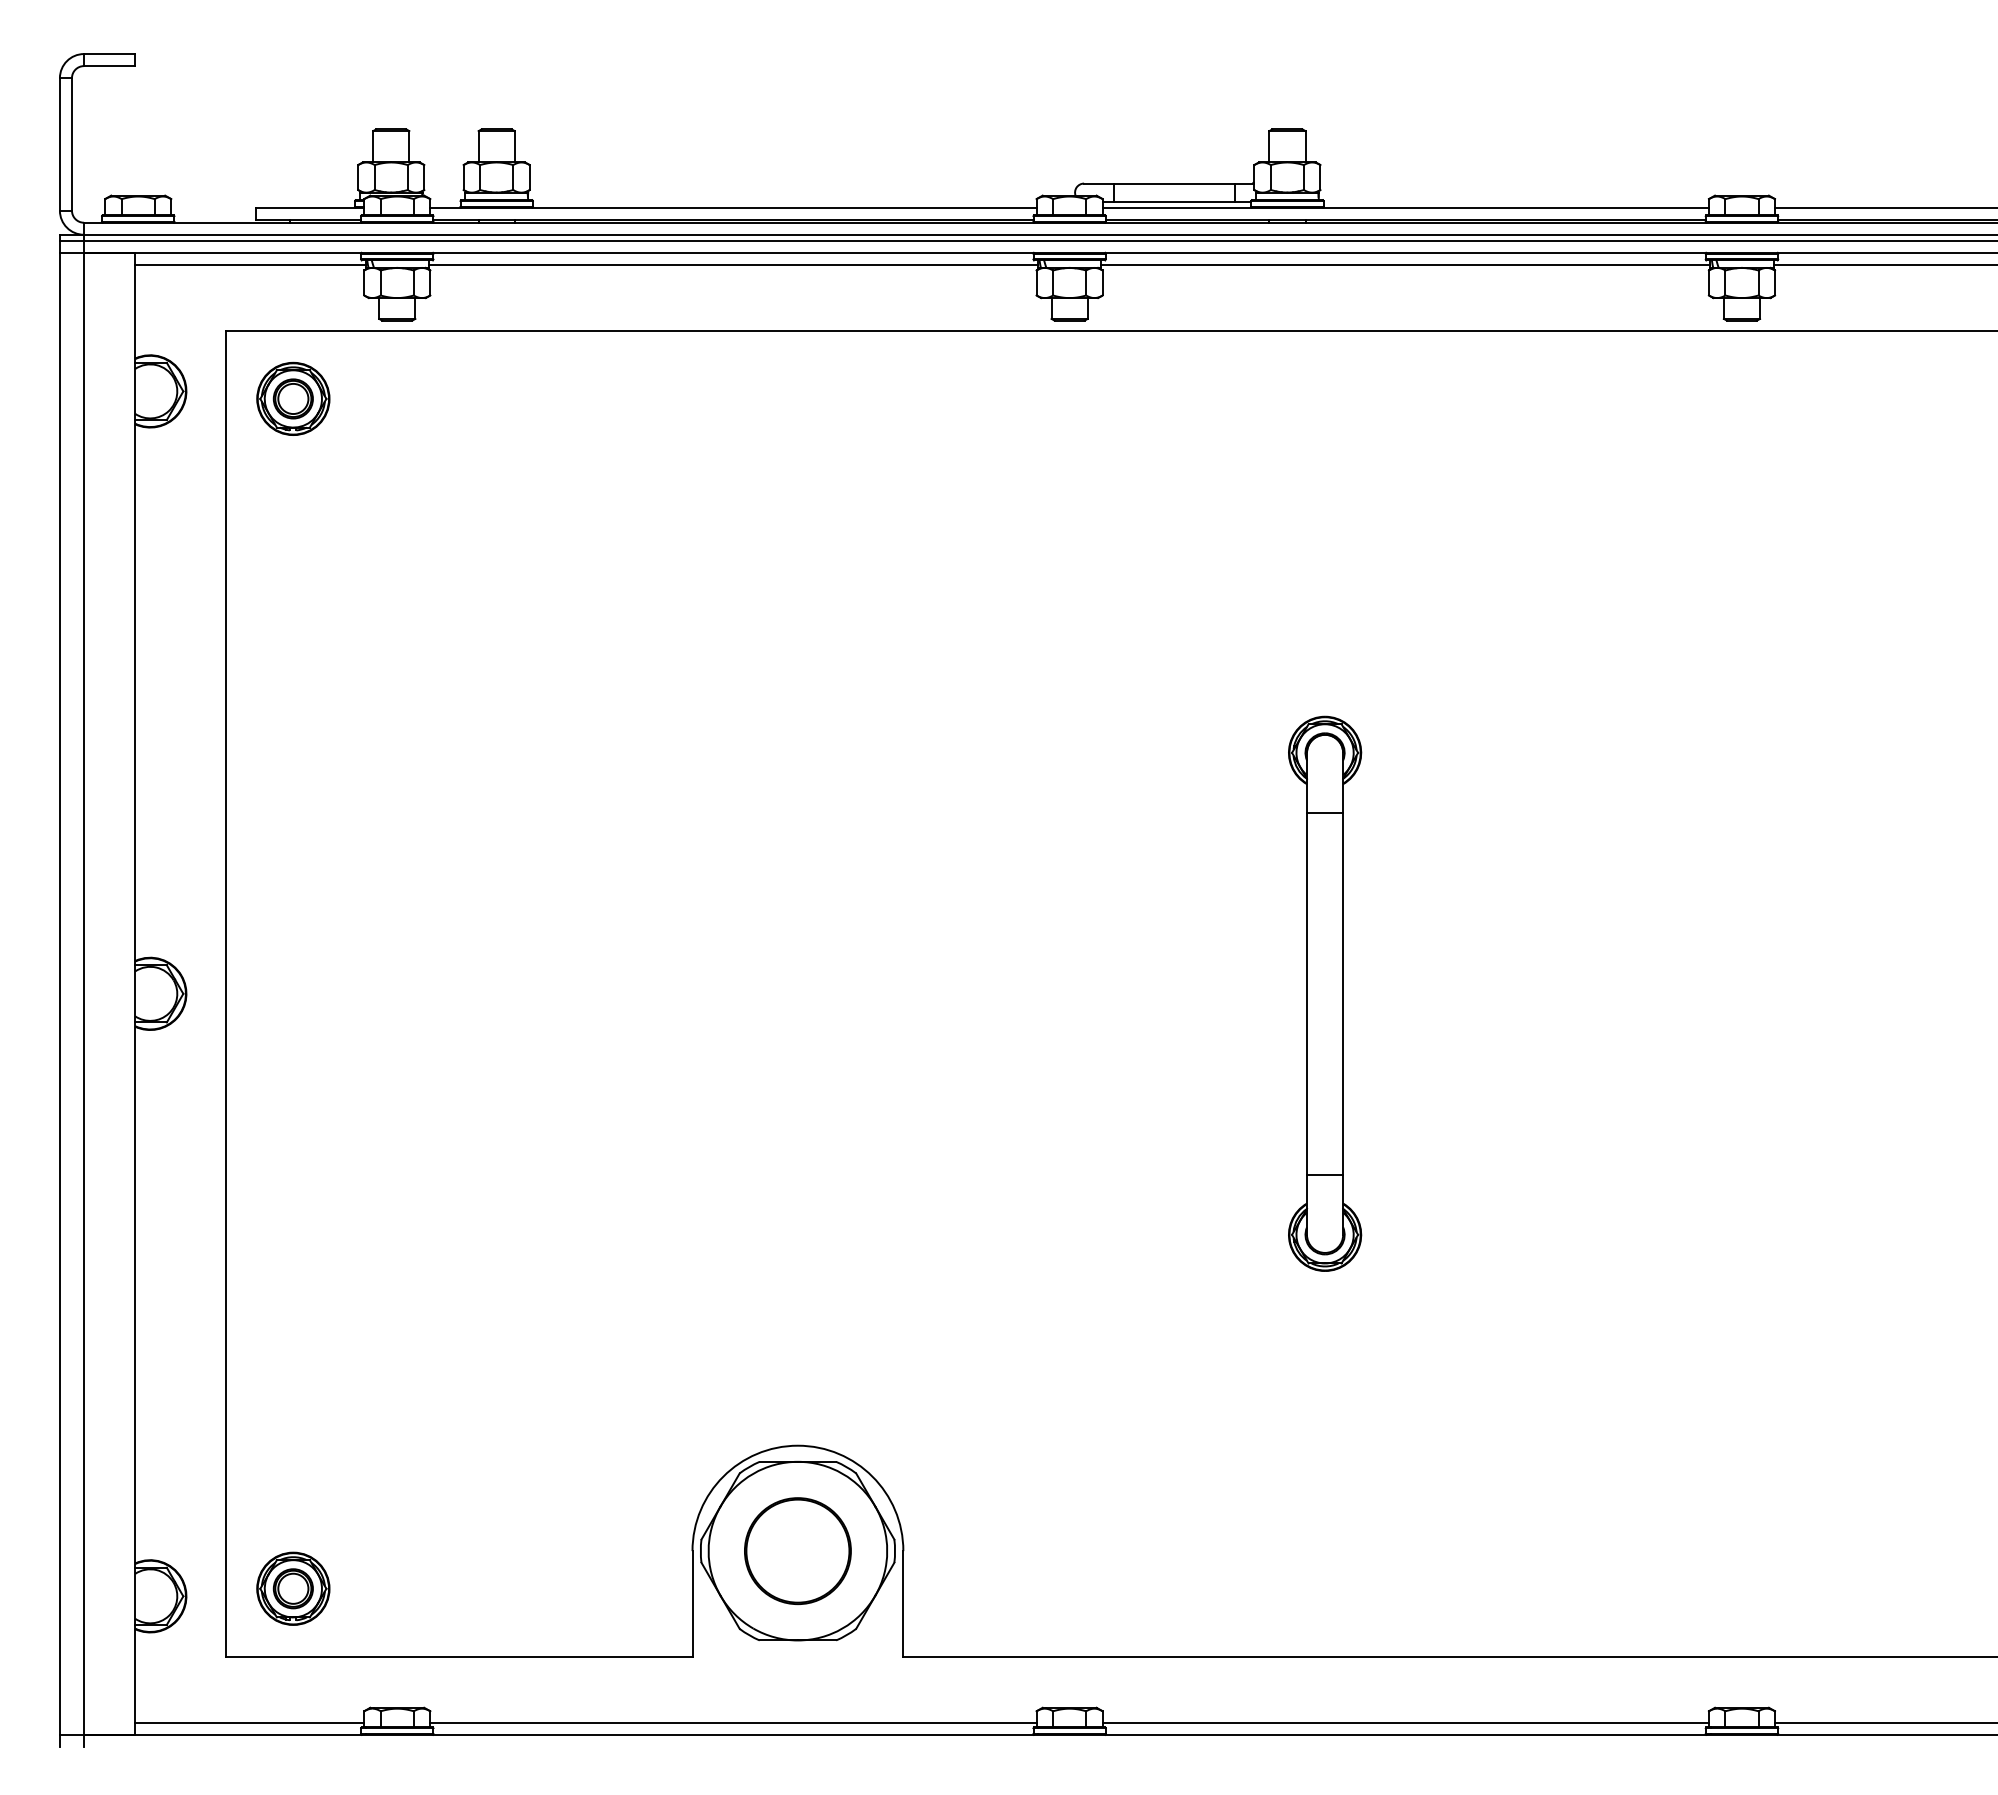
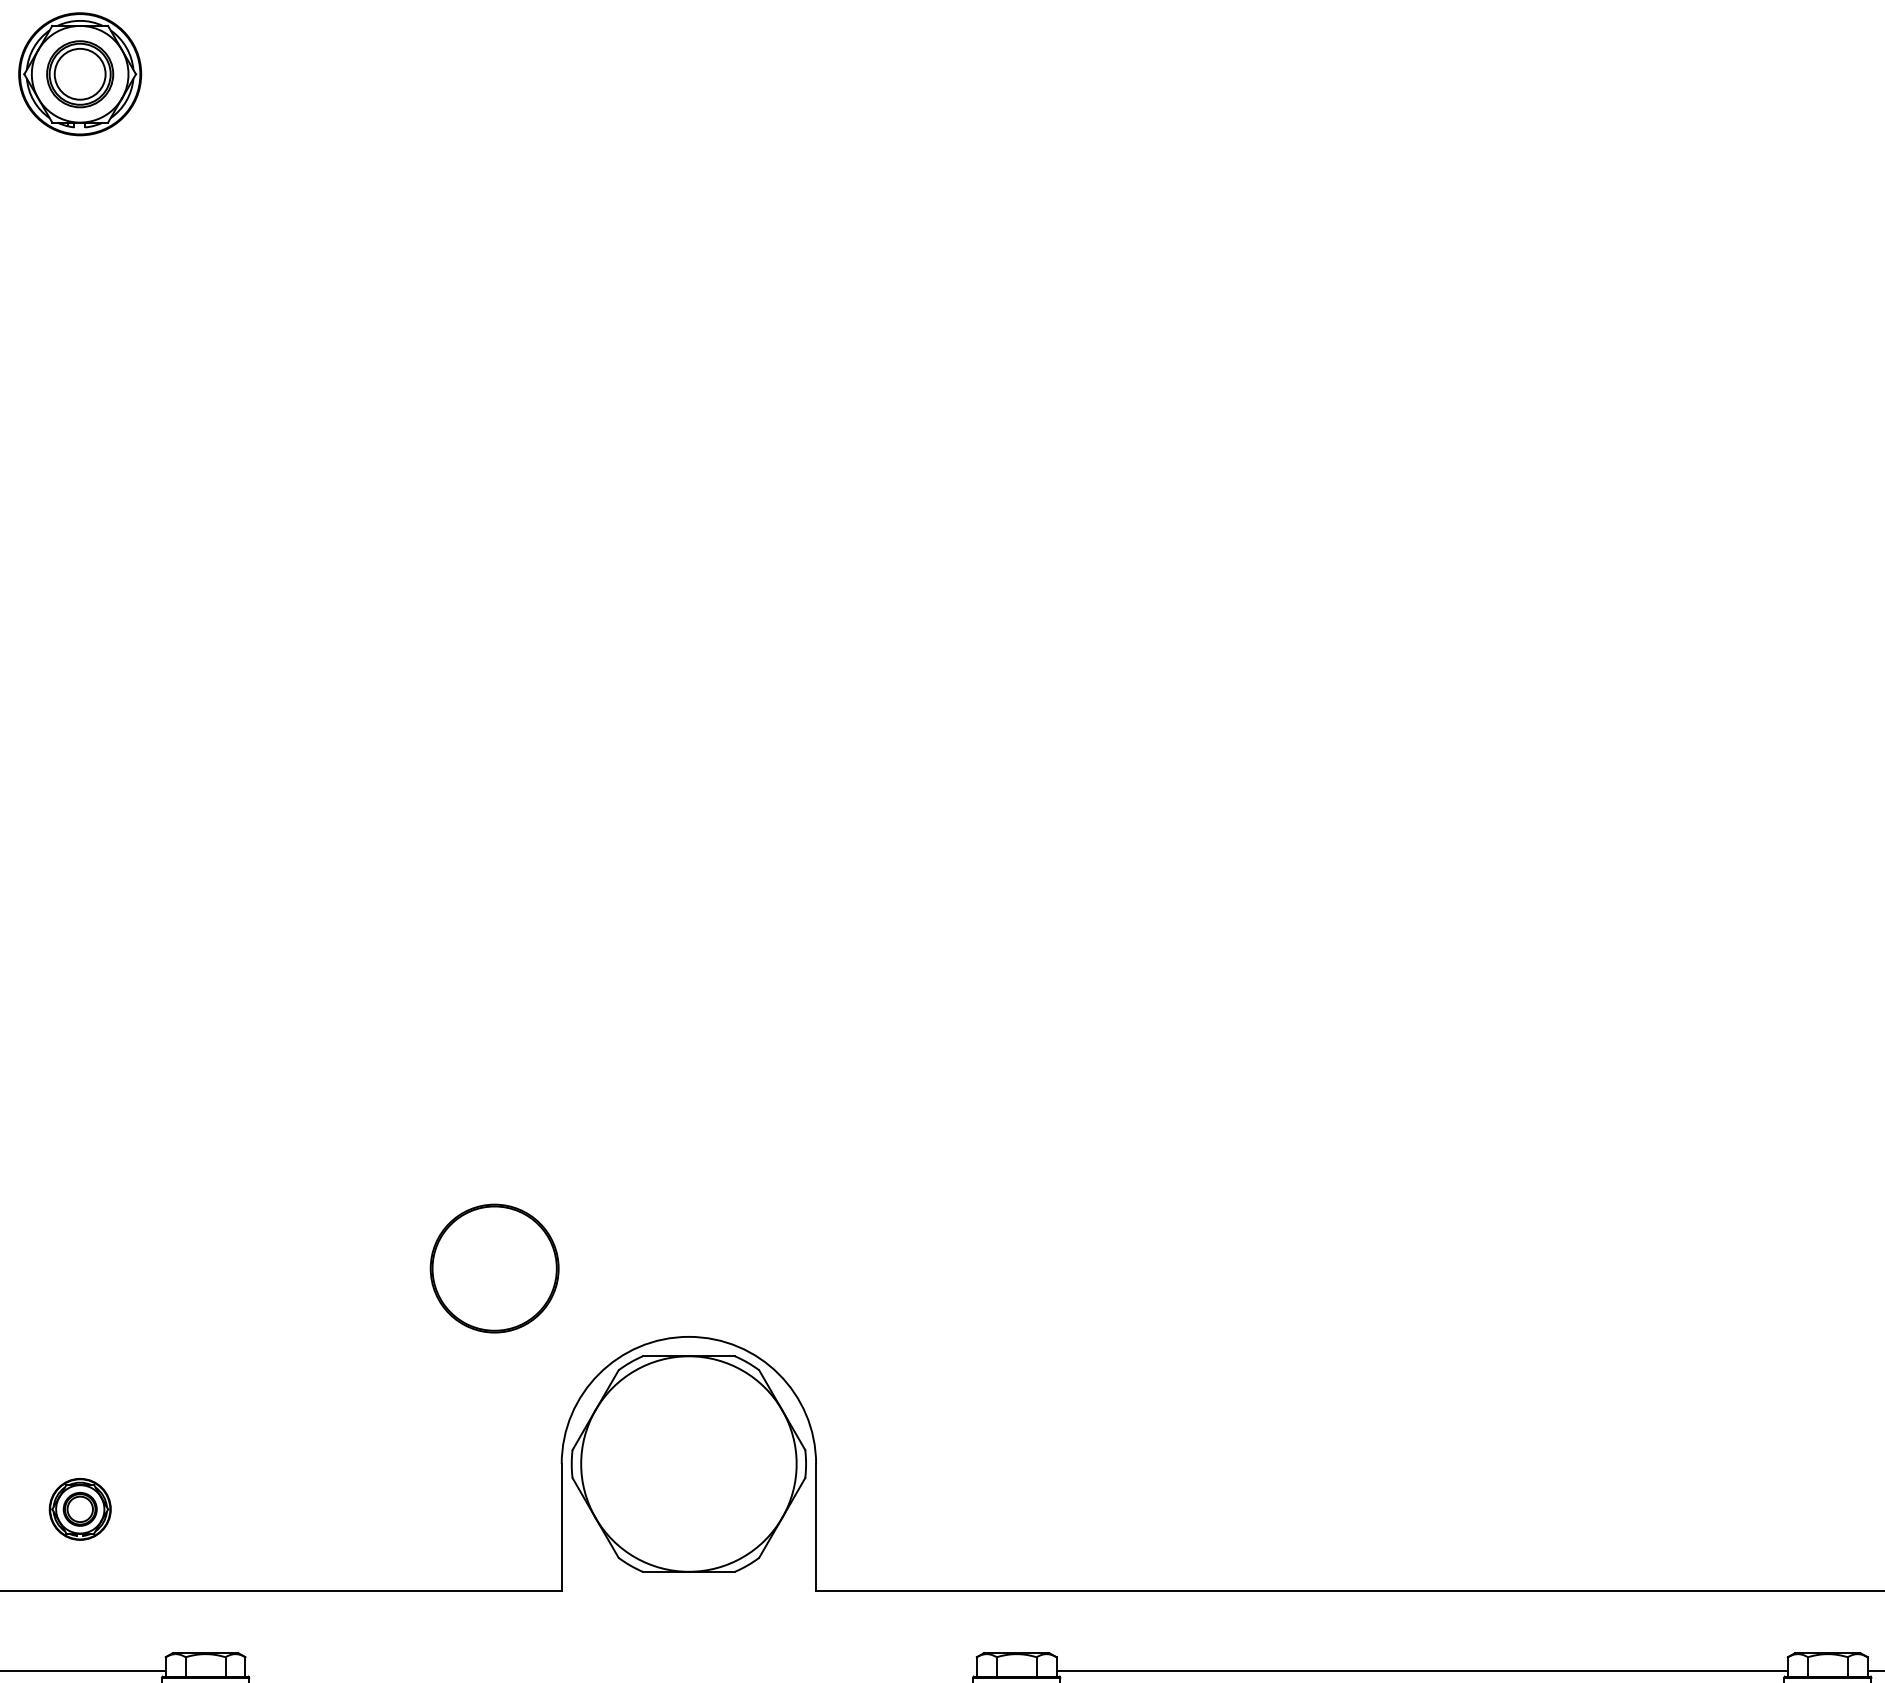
part: (293, 398) -> (80, 73), size x1.4
part: (1325, 993) -> (1325, 791), removed
circle: (797, 1550) -> (494, 1267), moved
part: (293, 1588) -> (80, 1509), size x0.7
line: (733, 1722) -> (611, 1670), removed

